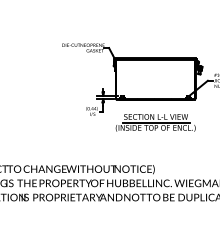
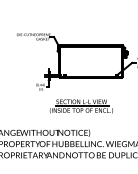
part: (155, 122) -> (81, 106), moved

